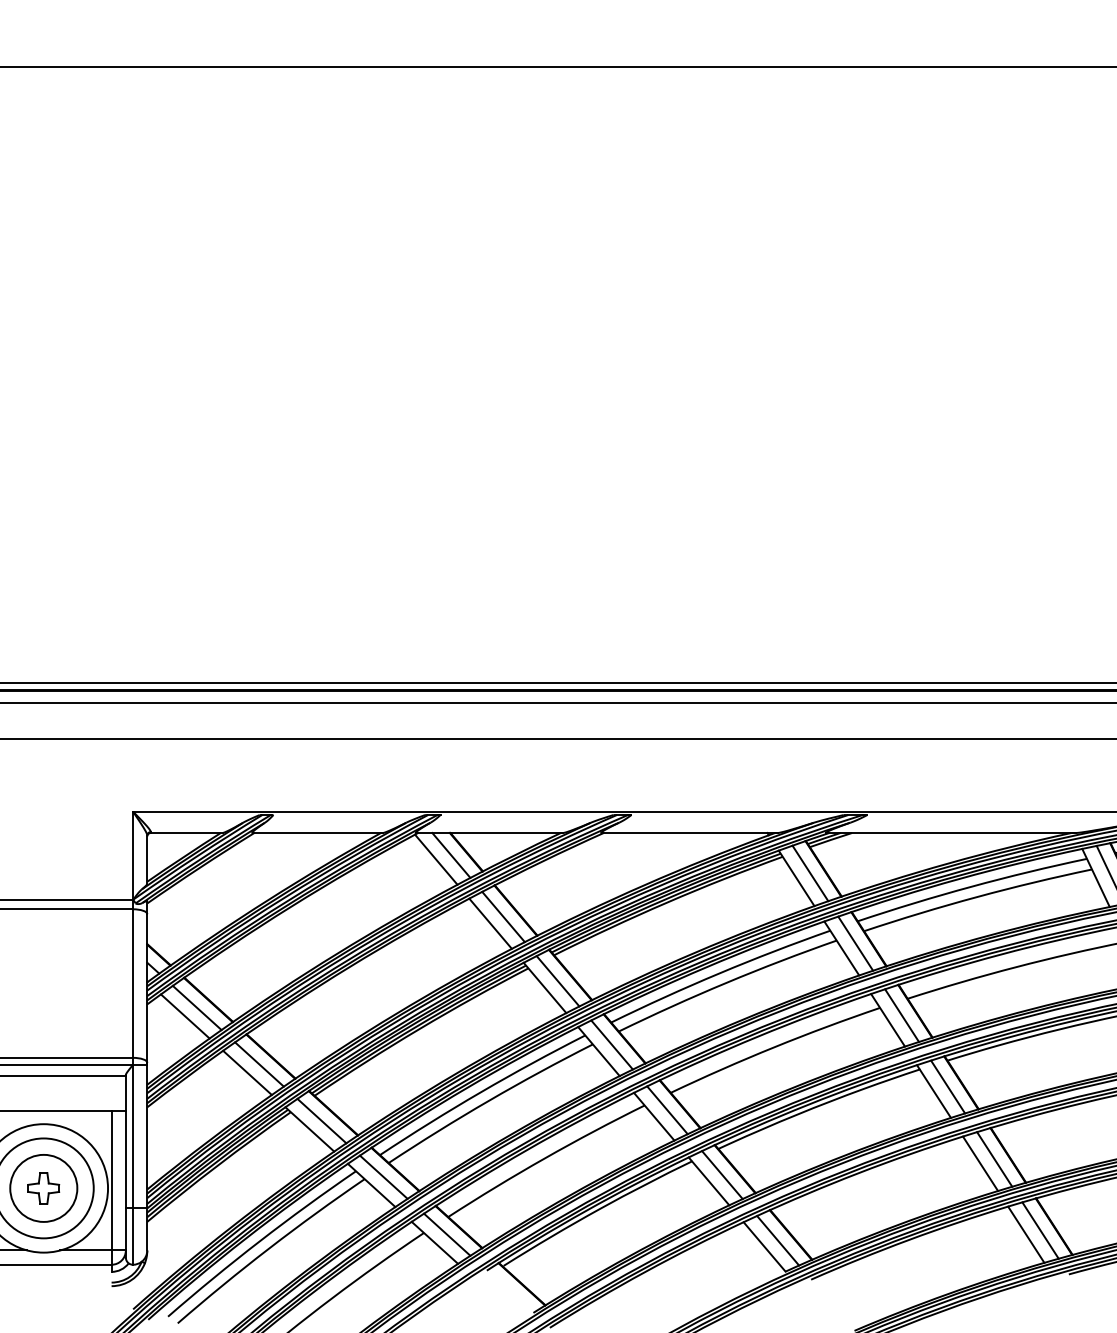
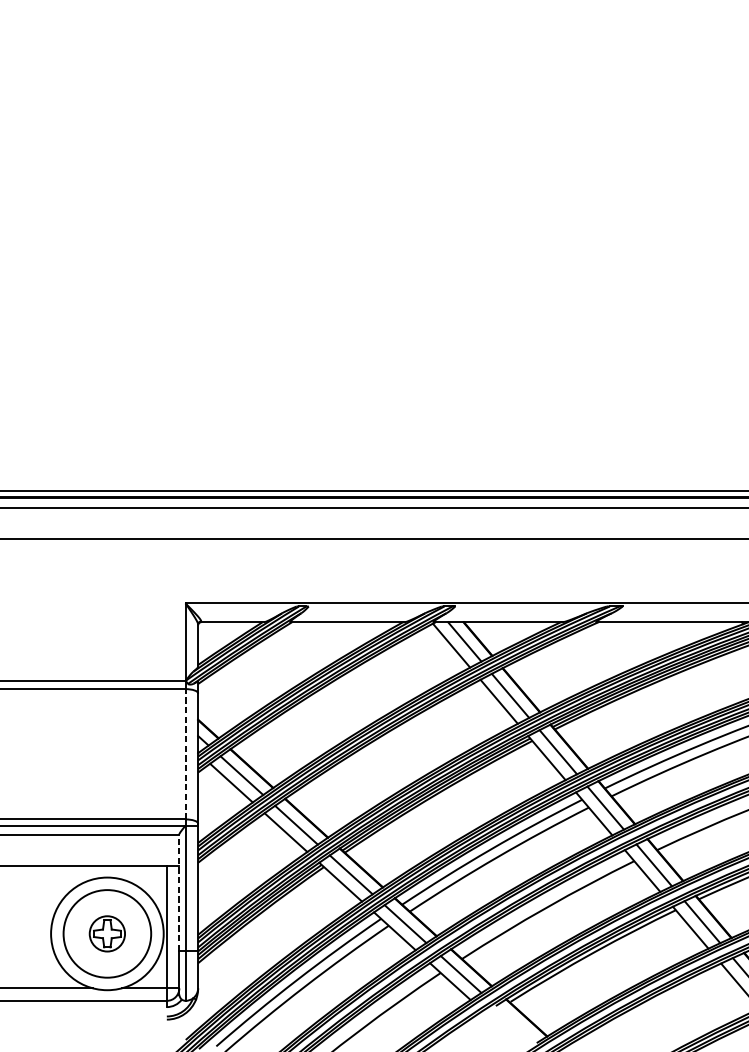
line: (133, 983) -> (186, 754), solid -> dashed
line: (125, 1140) -> (179, 891), solid -> dashed
circle: (43, 1187) -> (107, 933), size x0.6

